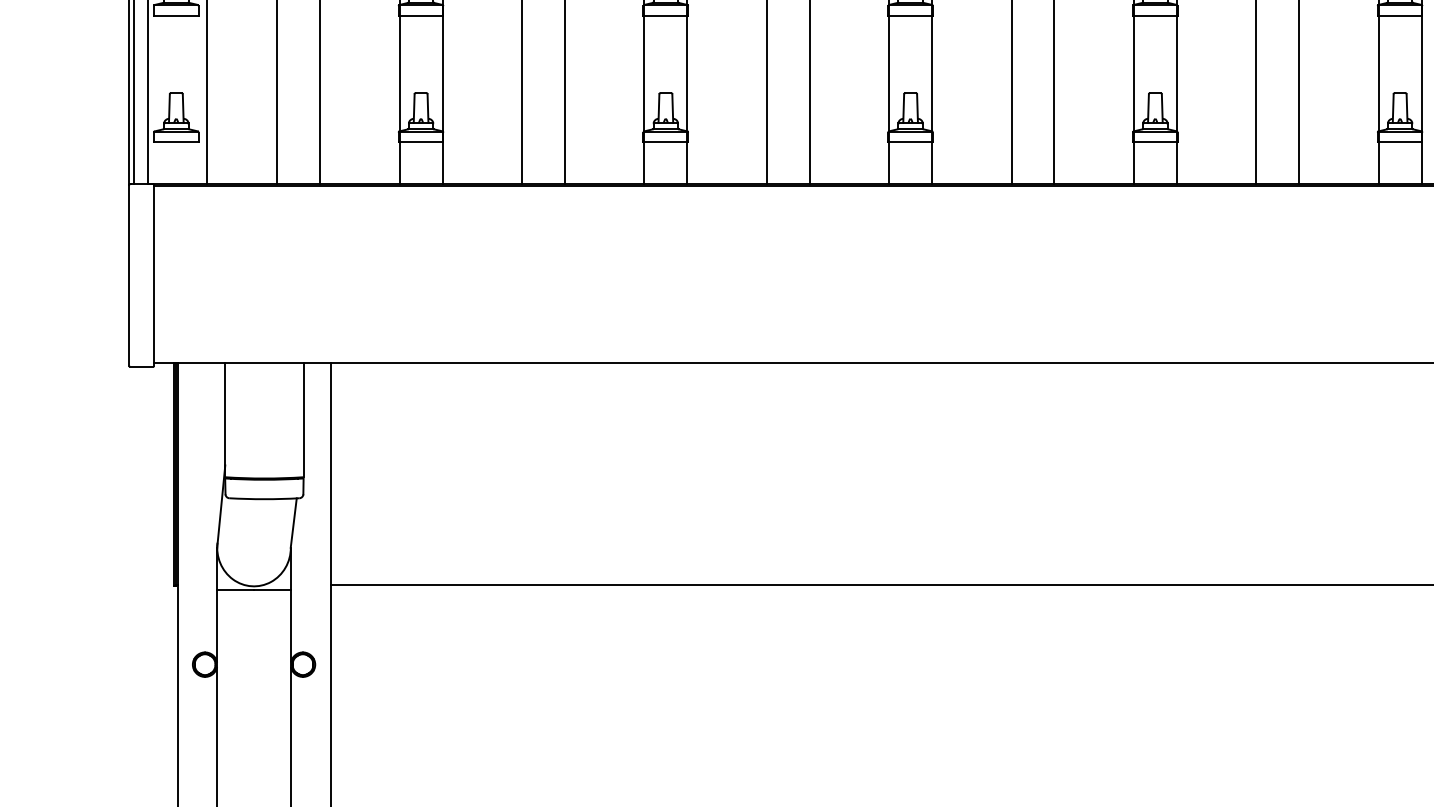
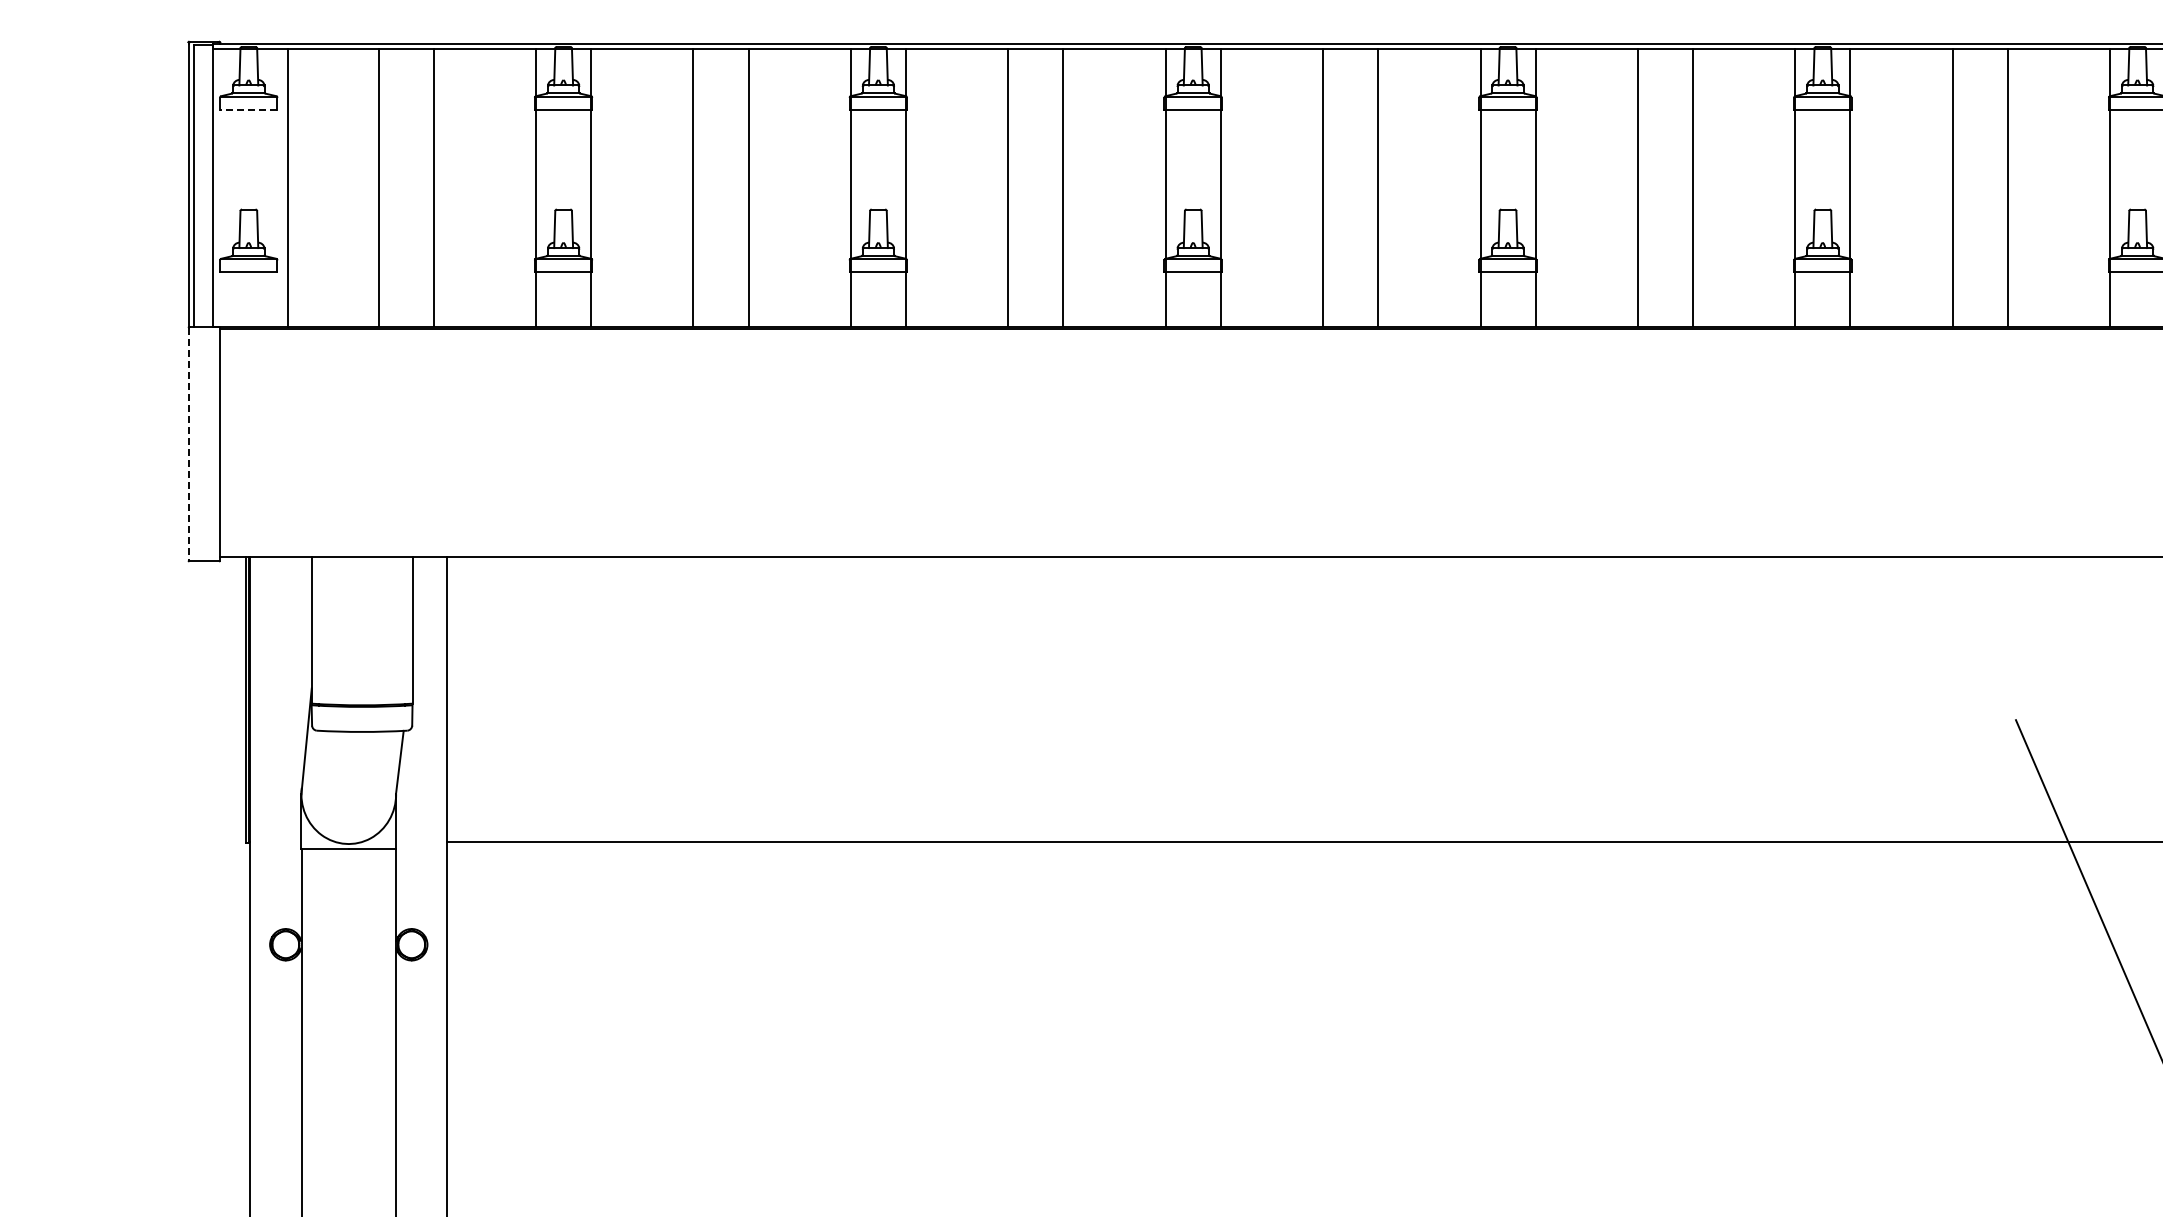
line: (176, 15) -> (248, 109), solid -> dashed
line: (129, 275) -> (188, 444), solid -> dashed

